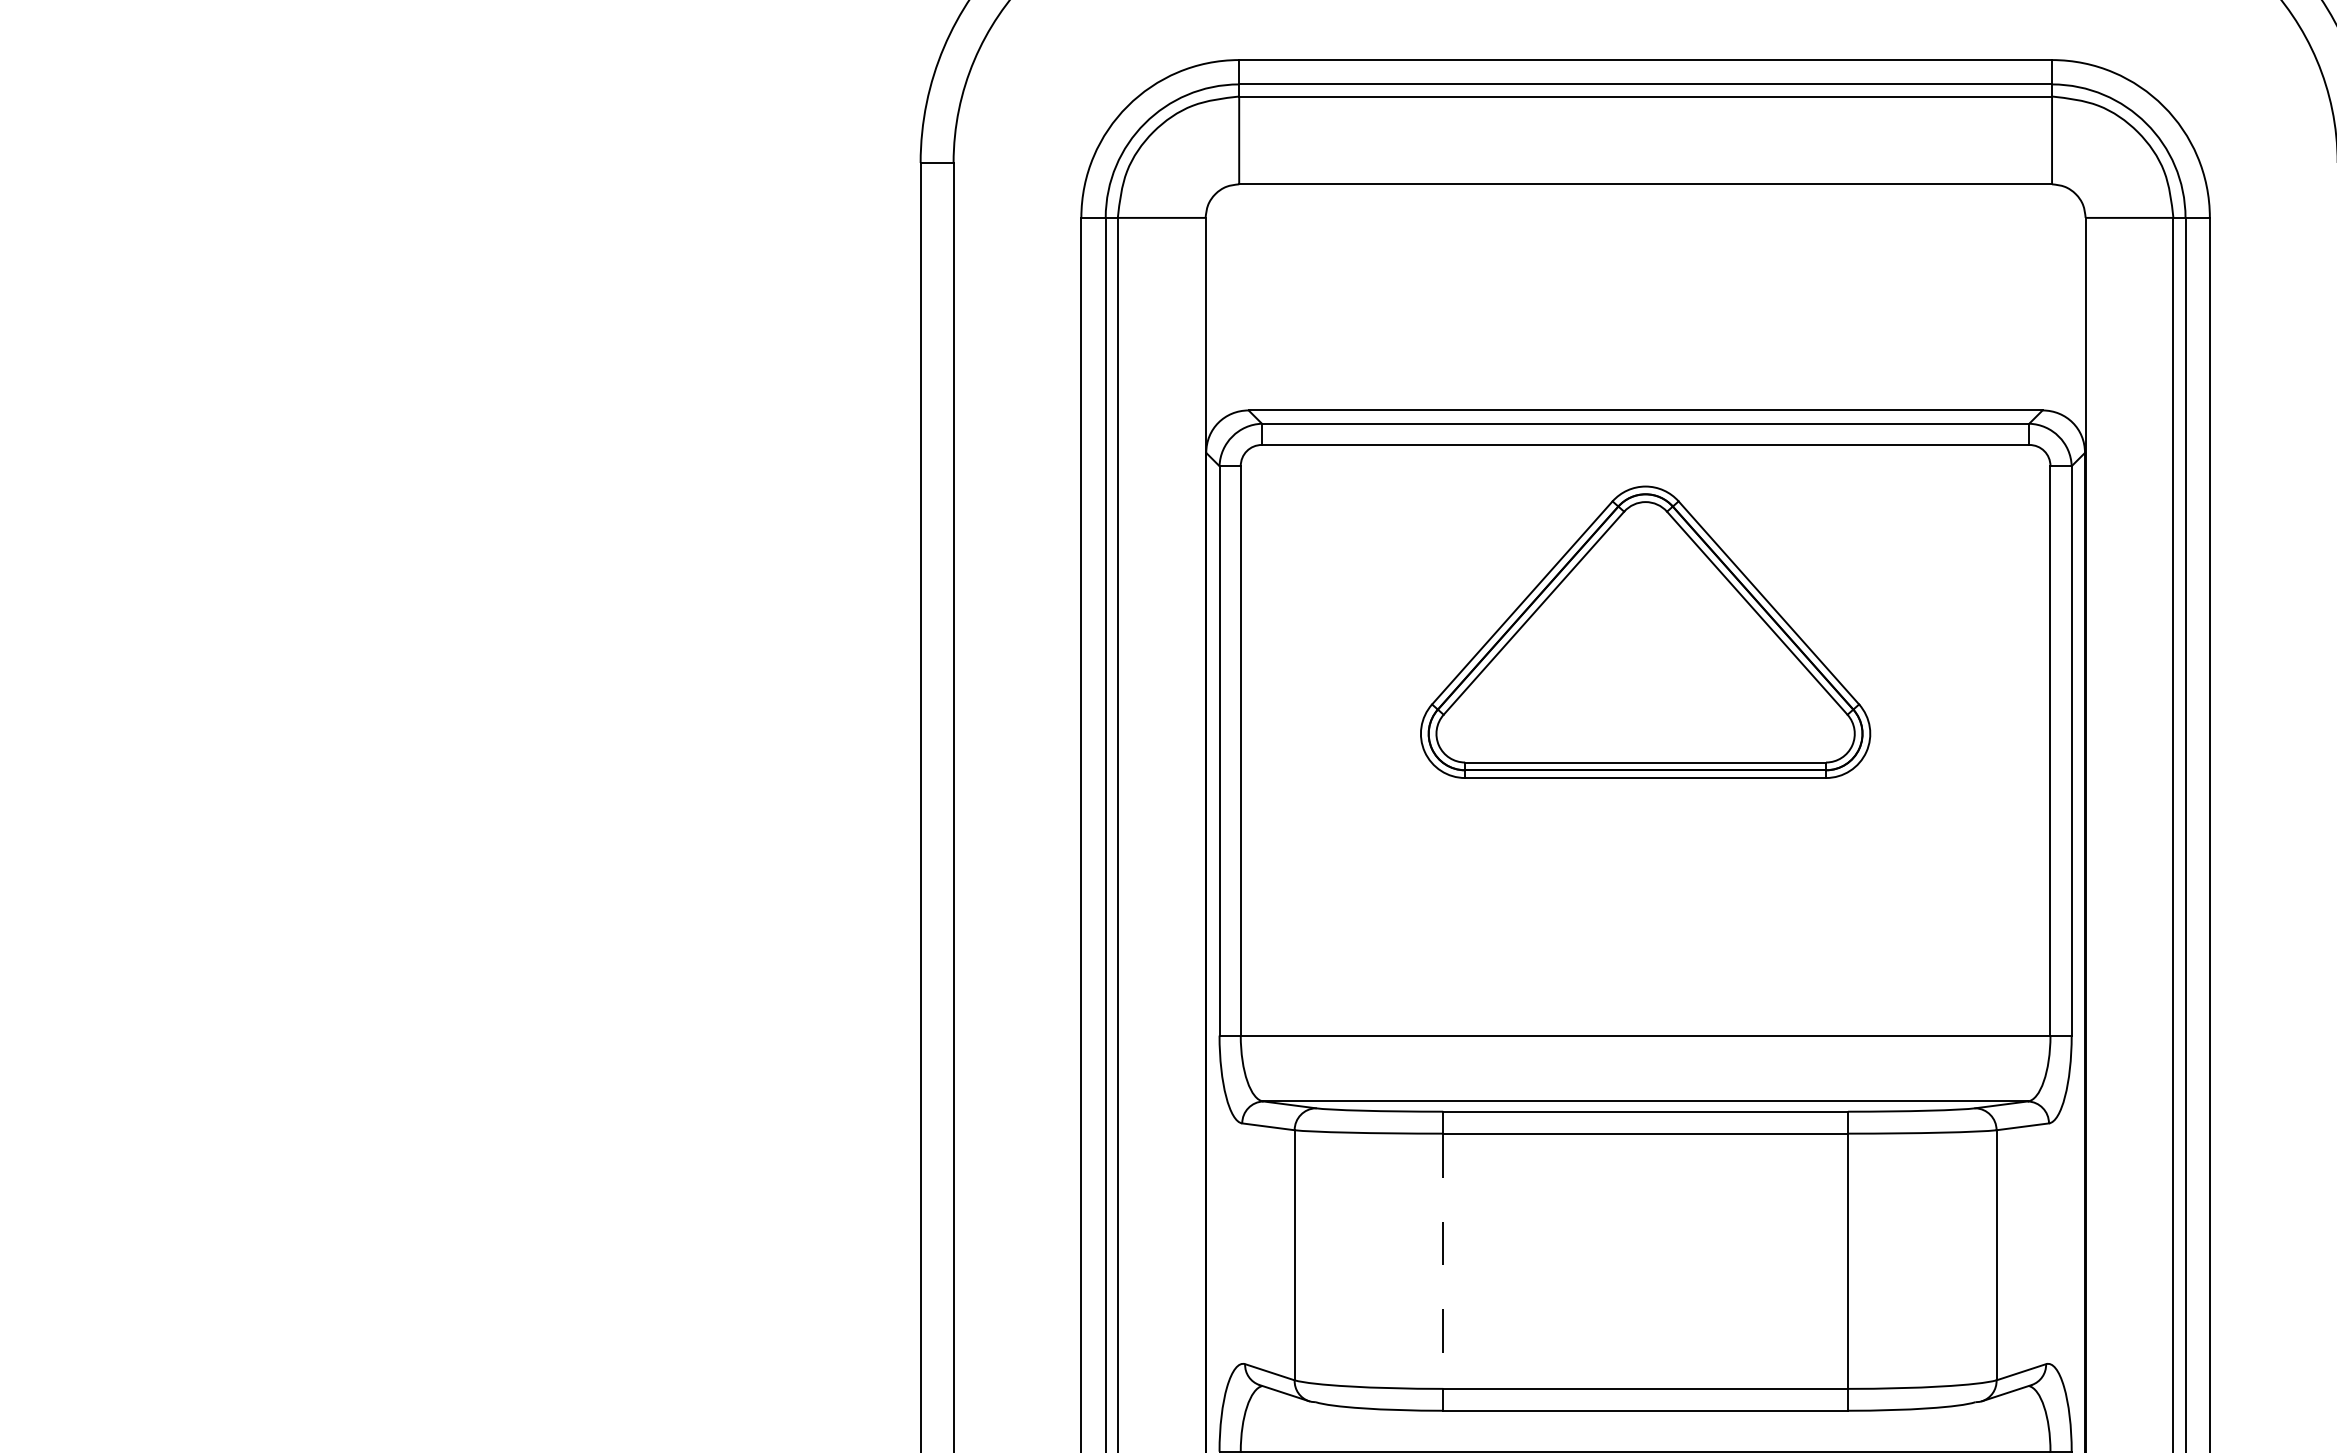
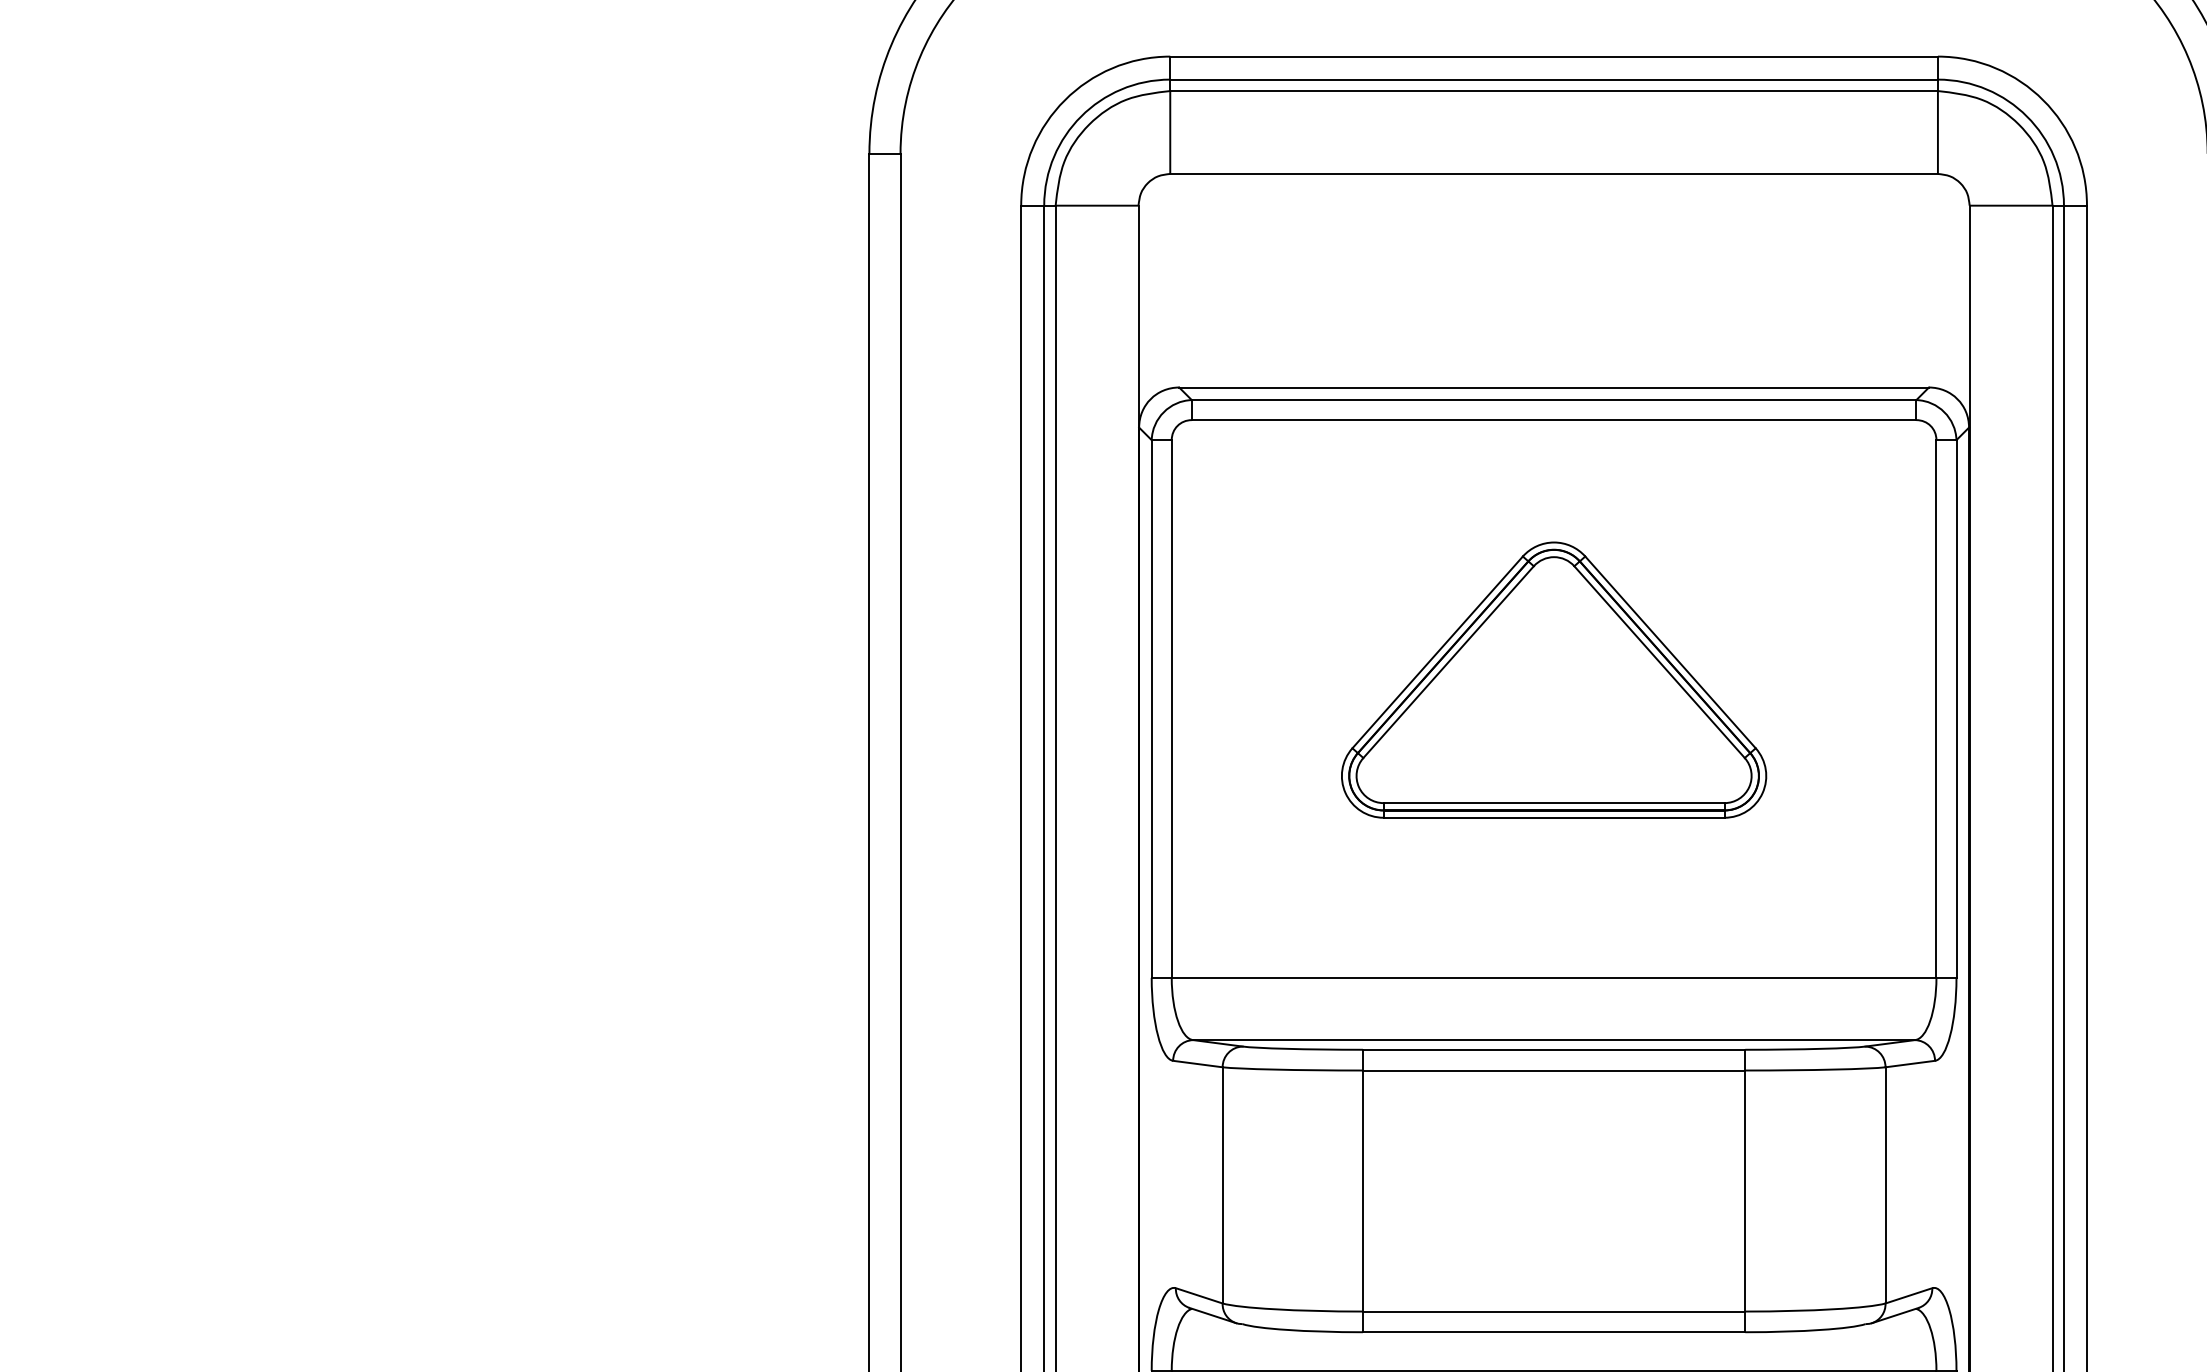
part: (1645, 631) -> (1553, 679), moved
line: (1443, 1261) -> (1363, 1191), dashed -> solid

